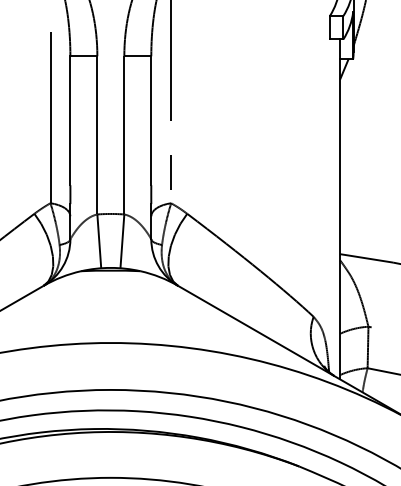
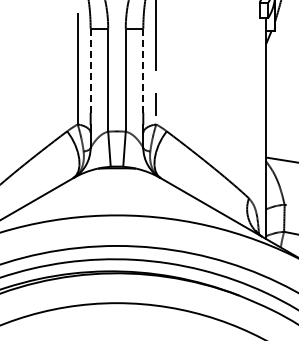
line: (70, 120) -> (90, 70), solid -> dashed
line: (151, 120) -> (143, 70), solid -> dashed

